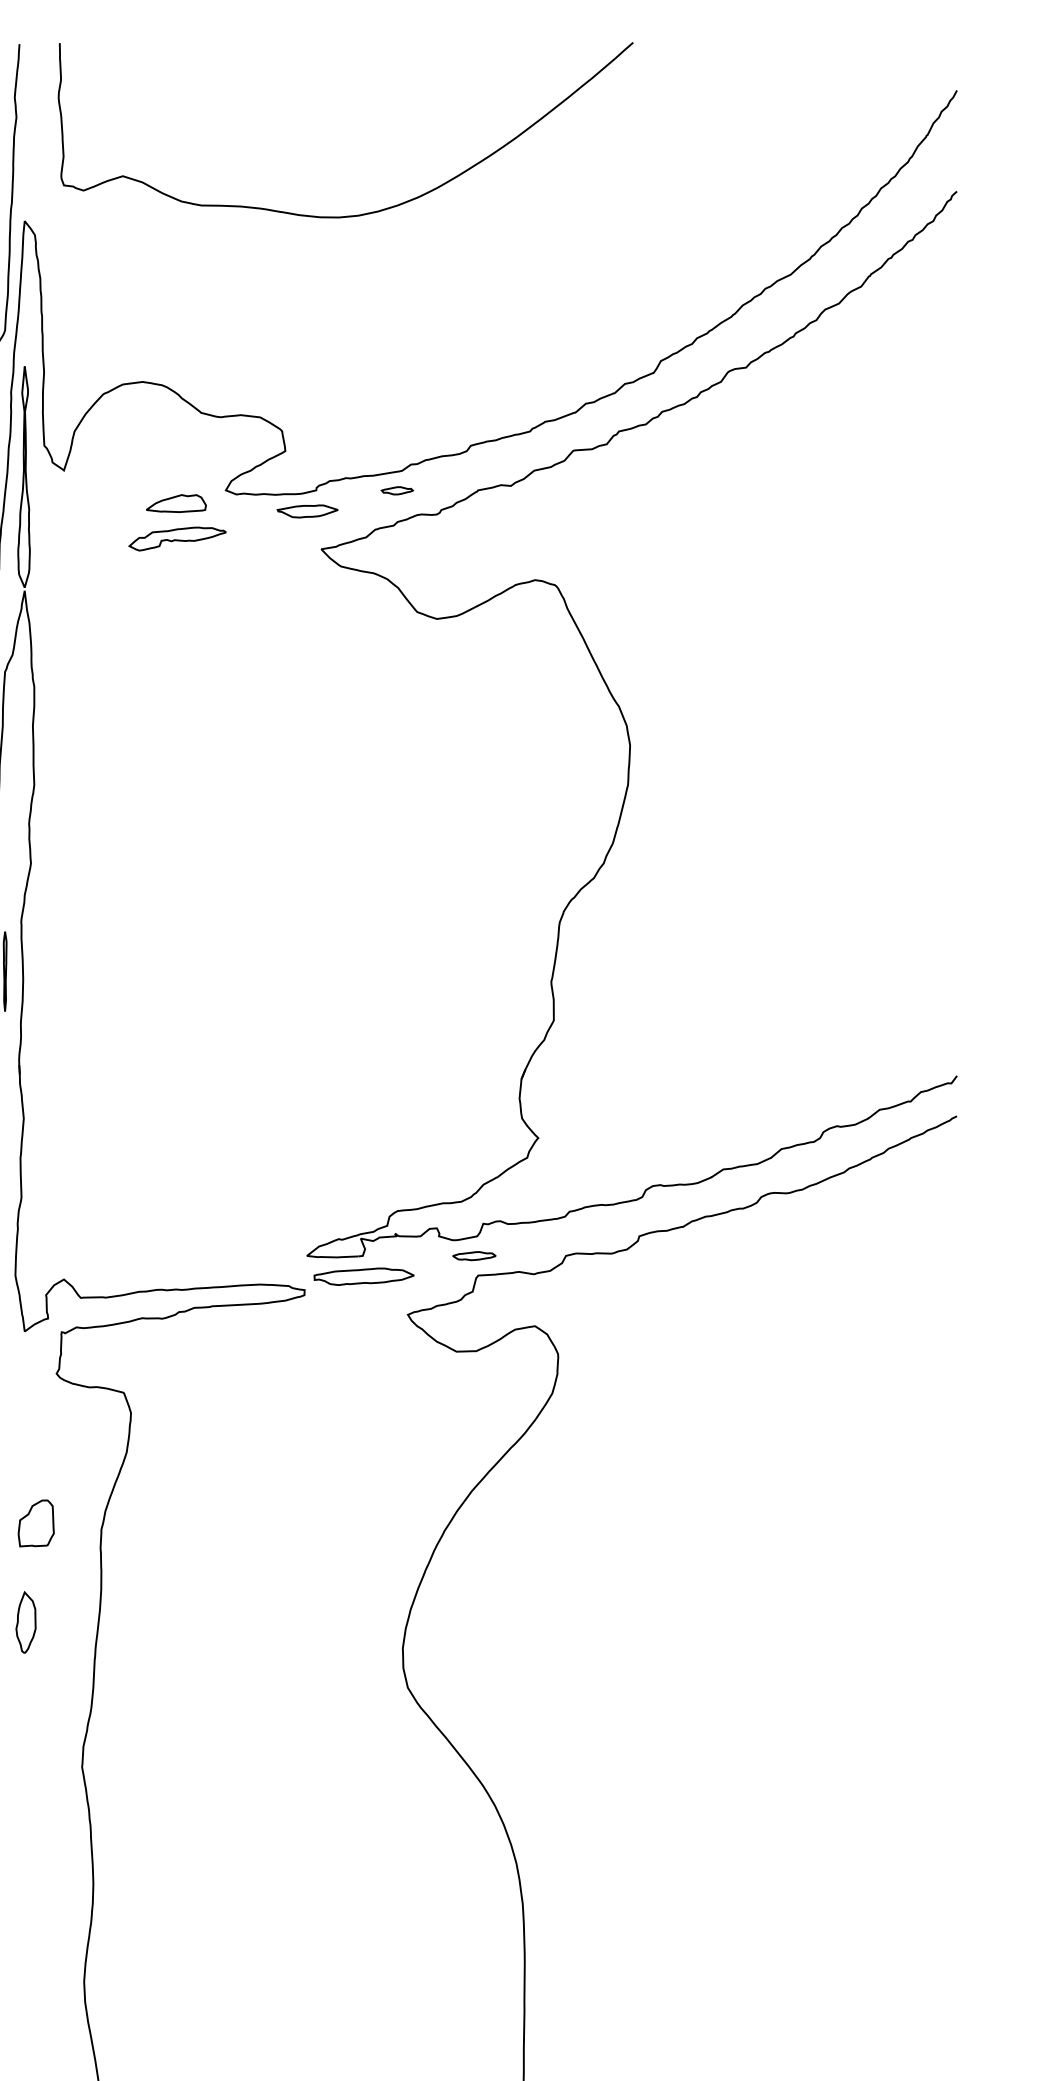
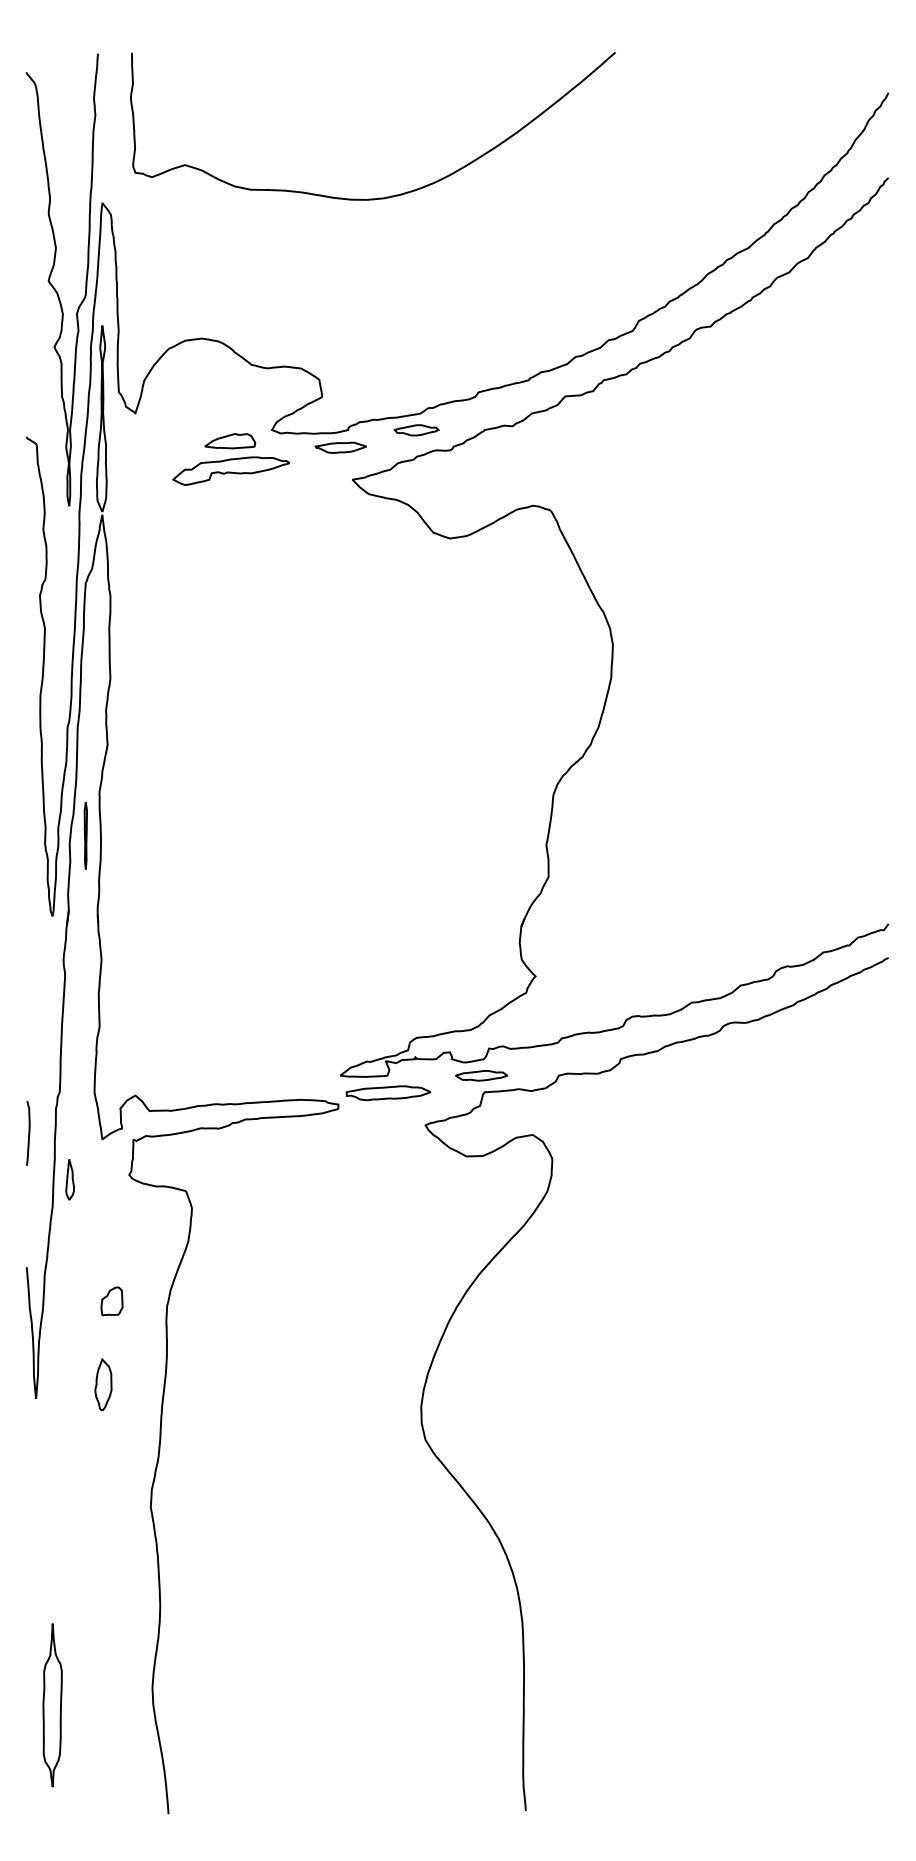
part: (397, 490) -> (416, 430), size x1.67
part: (177, 538) -> (231, 470), size x1.43
part: (474, 1255) -> (481, 1075), size x1.43
part: (35, 1523) -> (111, 1301), size x0.71

